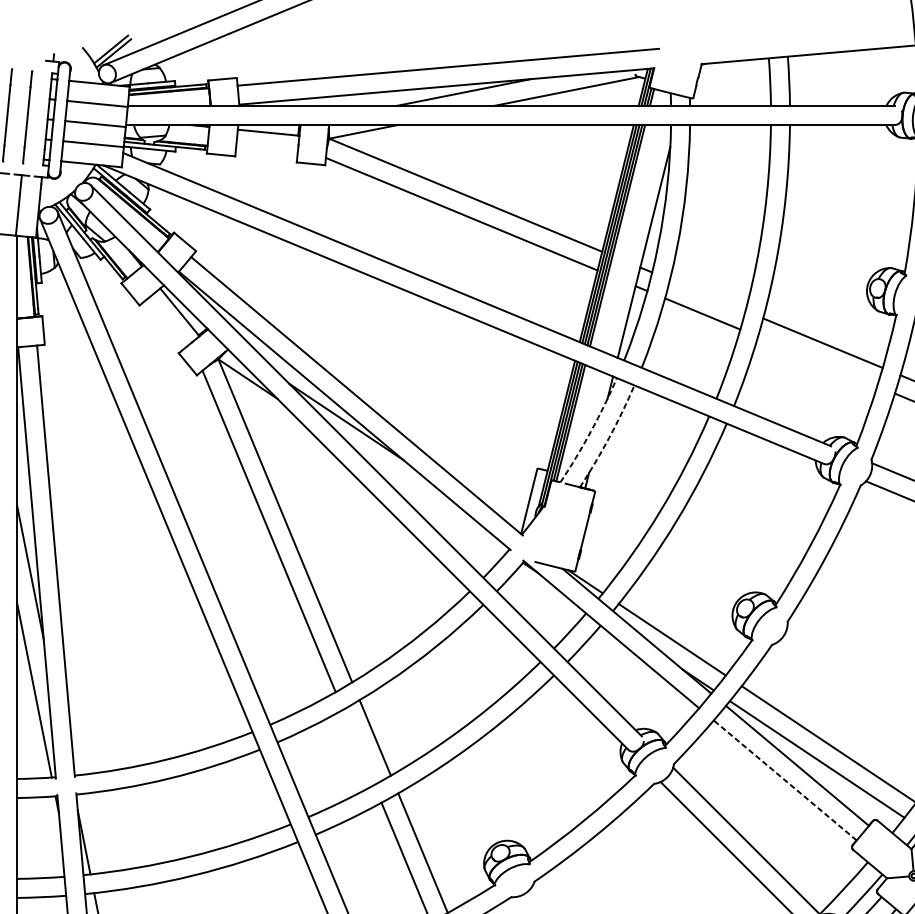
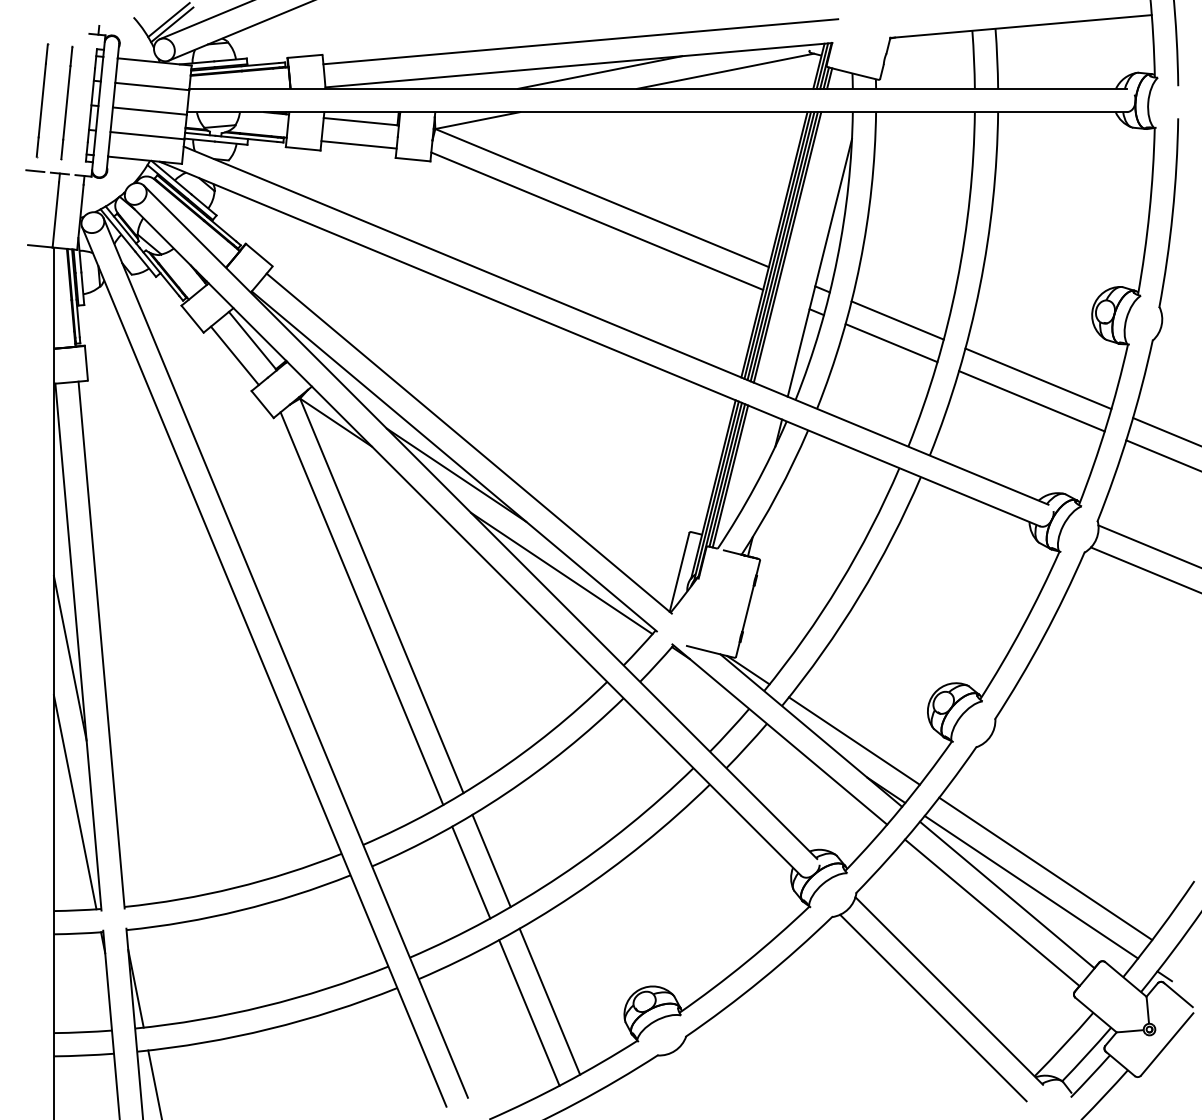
line: (266, 151) -> (358, 144), added
line: (707, 295) -> (897, 320), added
line: (164, 324) -> (234, 355), added
line: (817, 361) -> (1031, 401), added
arc: (591, 431) -> (755, 486), dashed -> solid
arc: (609, 437) -> (777, 493), dashed -> solid
line: (432, 502) -> (561, 573), added
line: (358, 747) -> (471, 872), added
line: (785, 780) -> (992, 912), dashed -> solid

